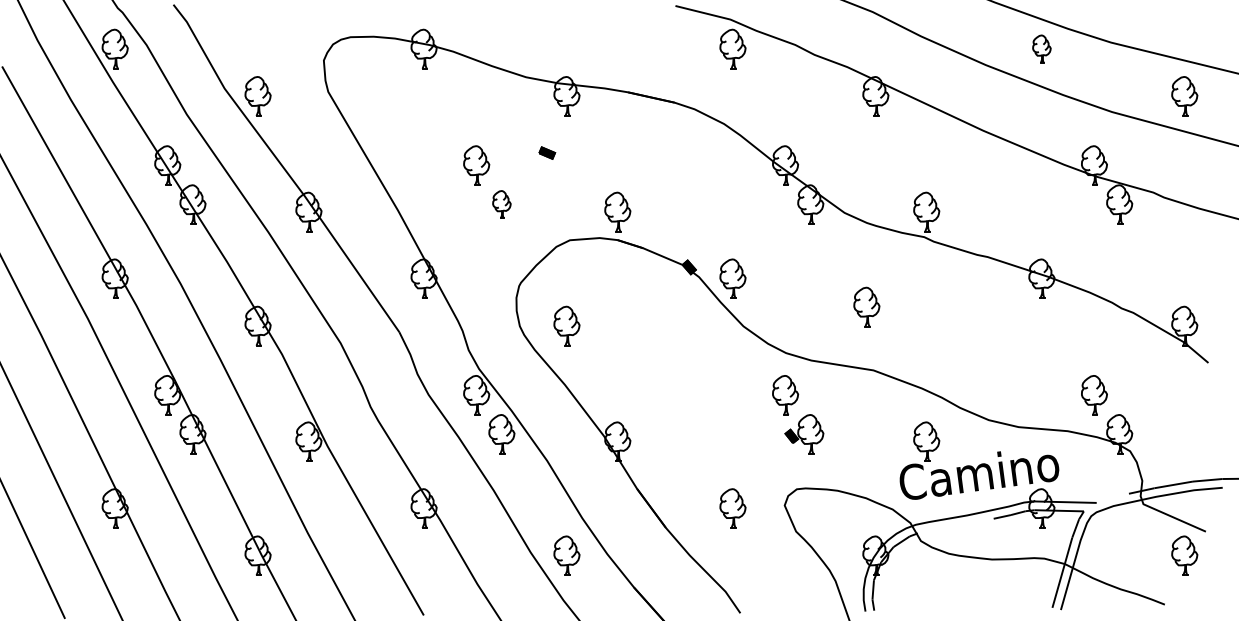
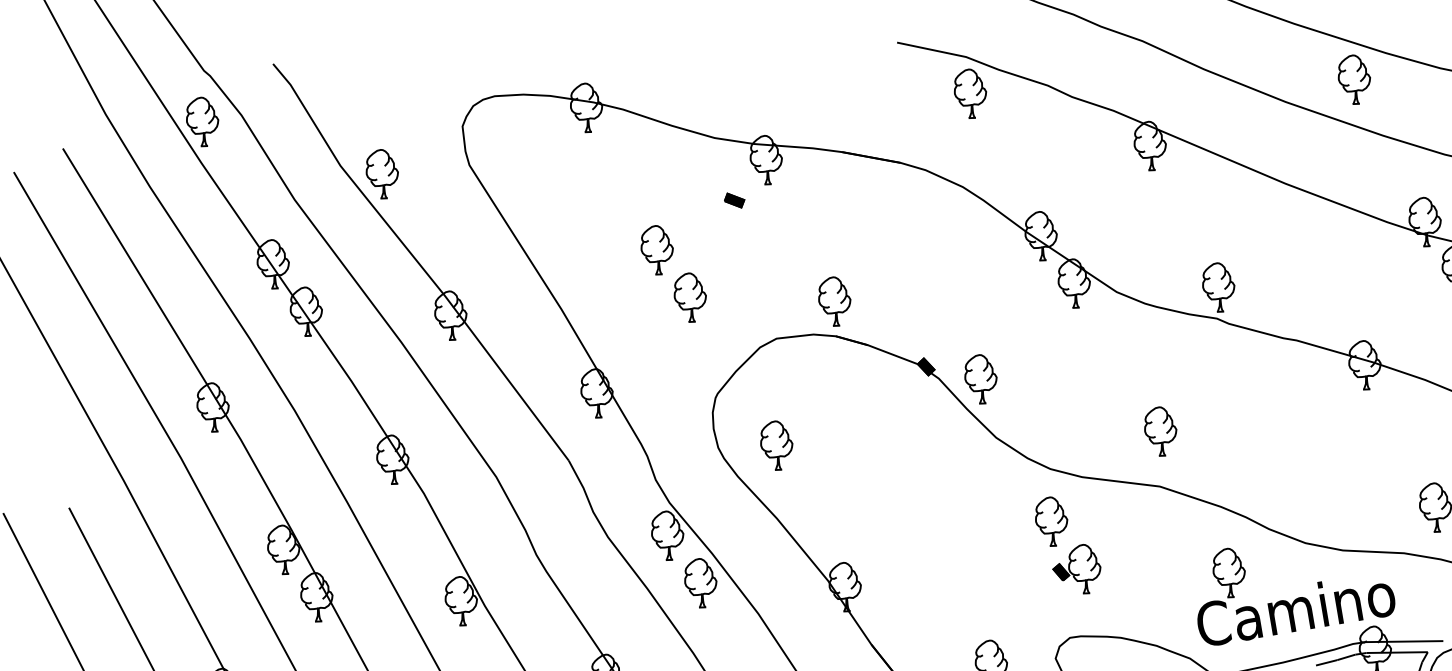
part: (1041, 48) -> (1354, 78), size x1.43
part: (547, 152) -> (734, 199), moved
part: (501, 204) -> (689, 297), size x1.43
part: (866, 306) -> (1160, 430), moved

